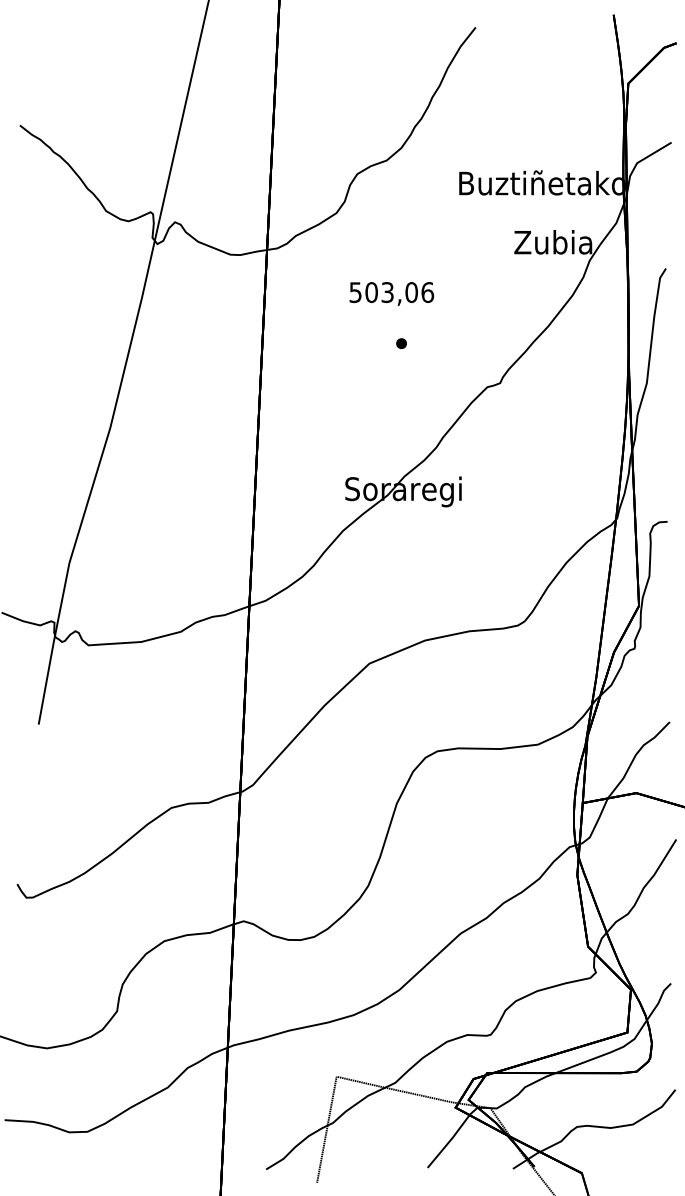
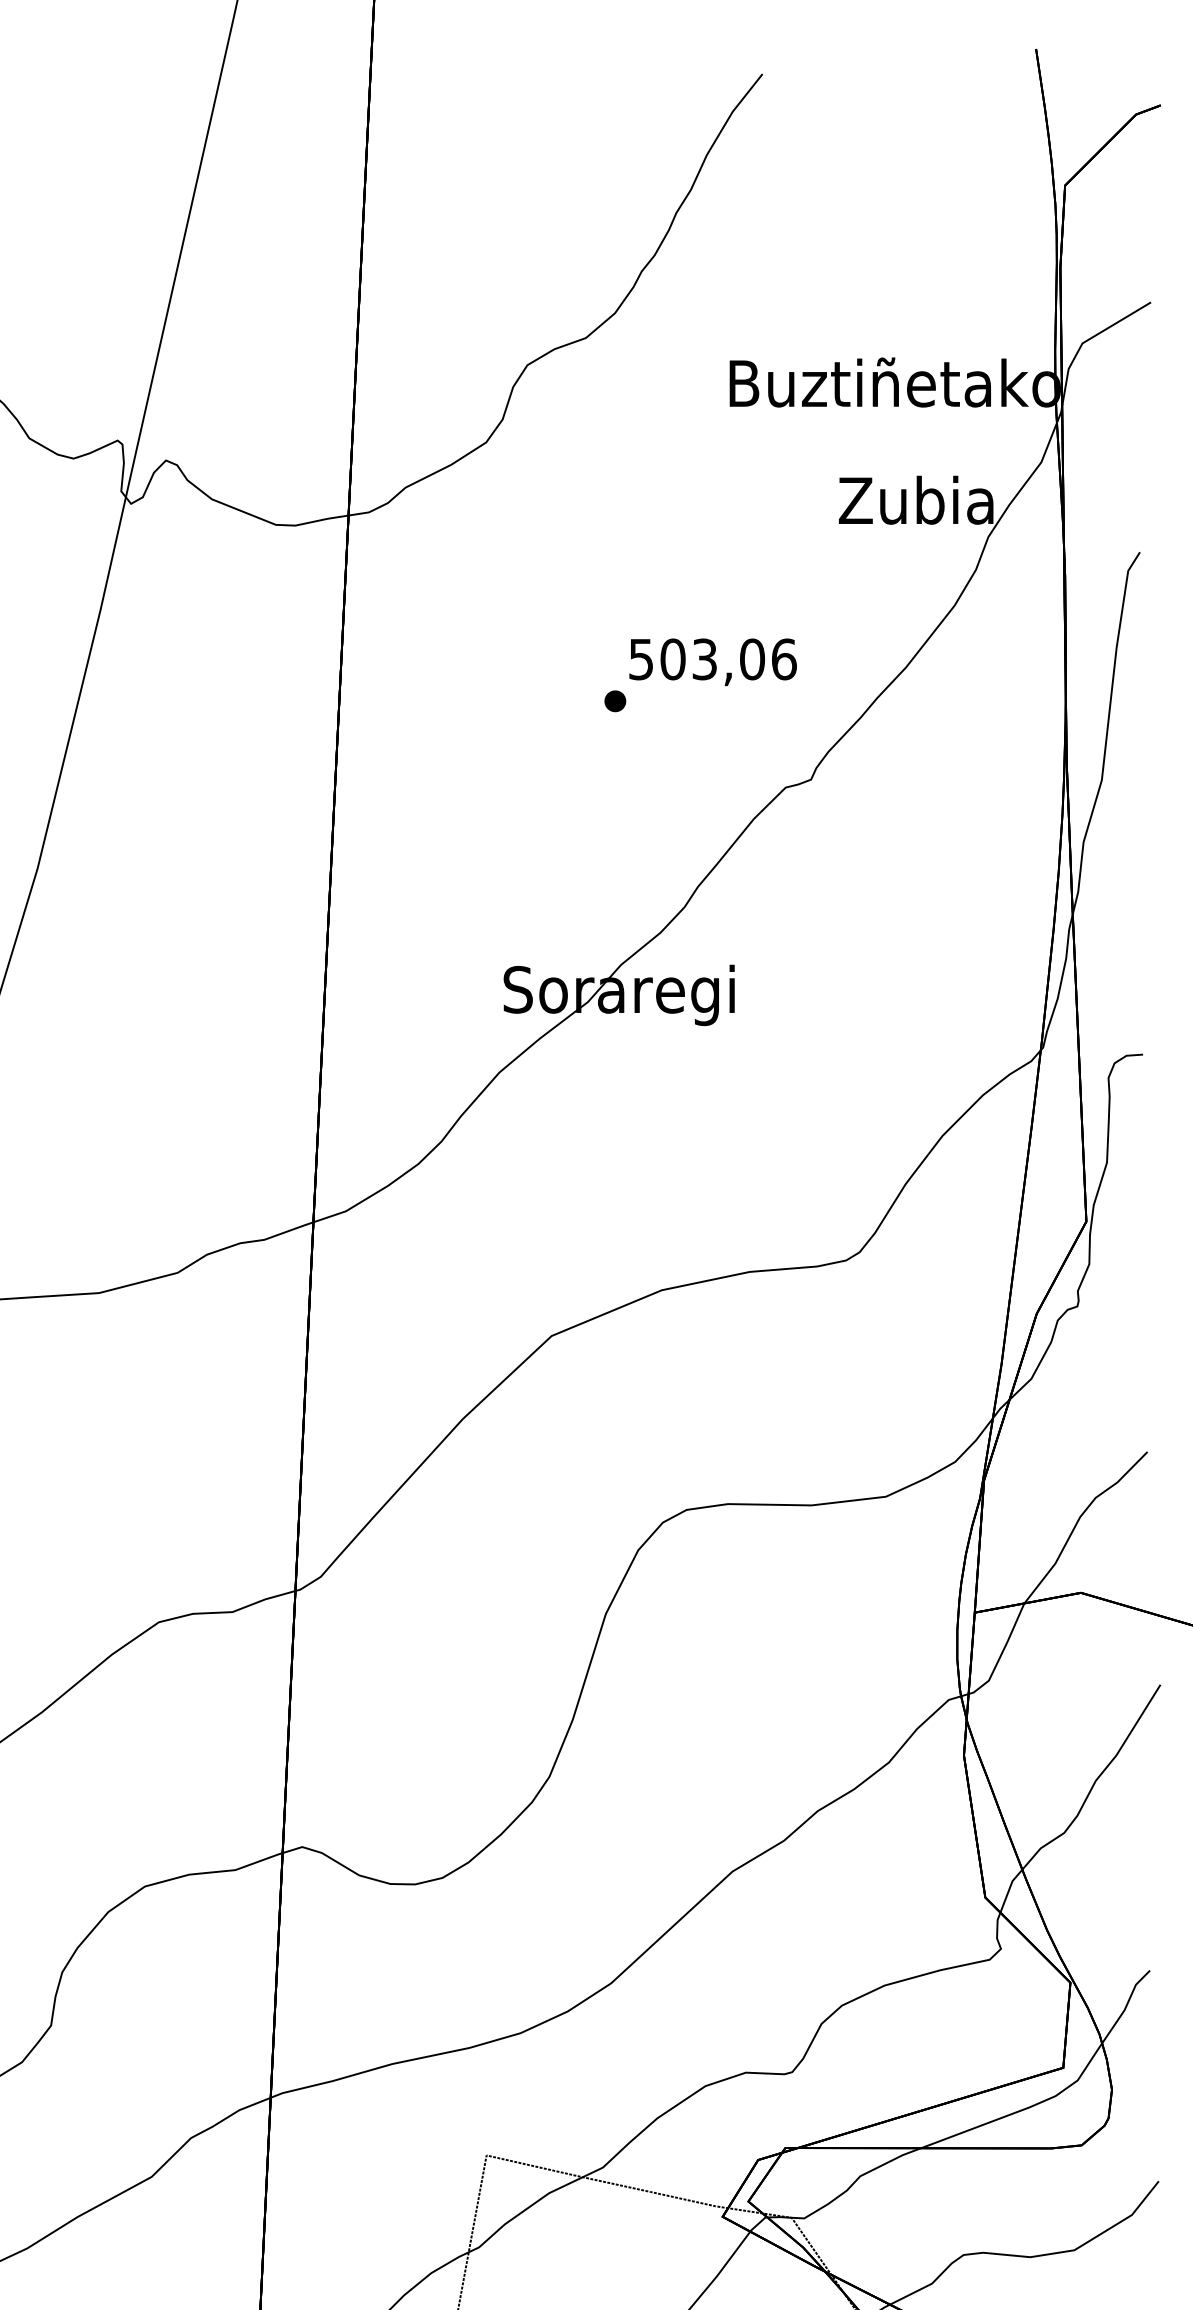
text: (391, 293) -> (712, 661), moved

